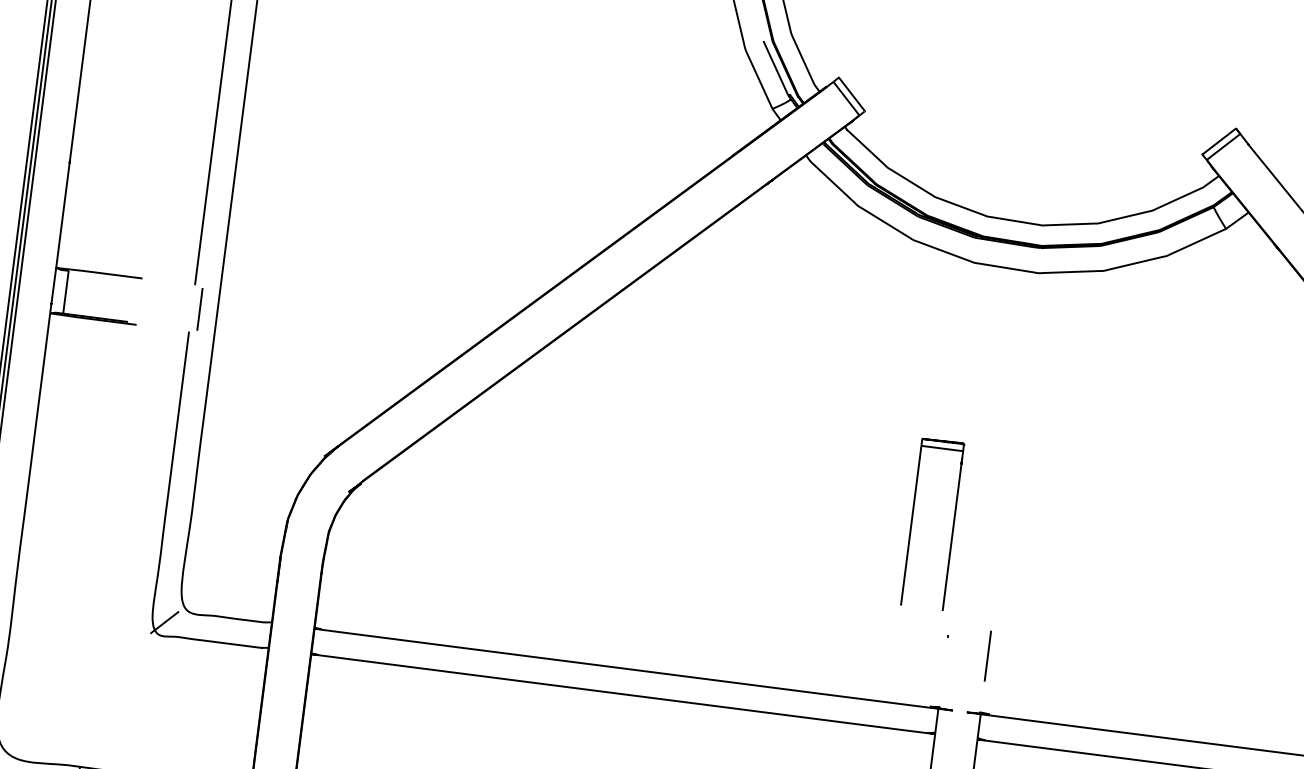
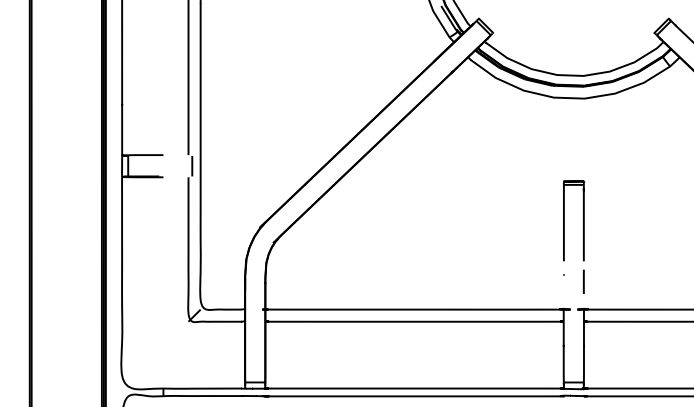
part: (952, 525) -> (583, 220), moved

